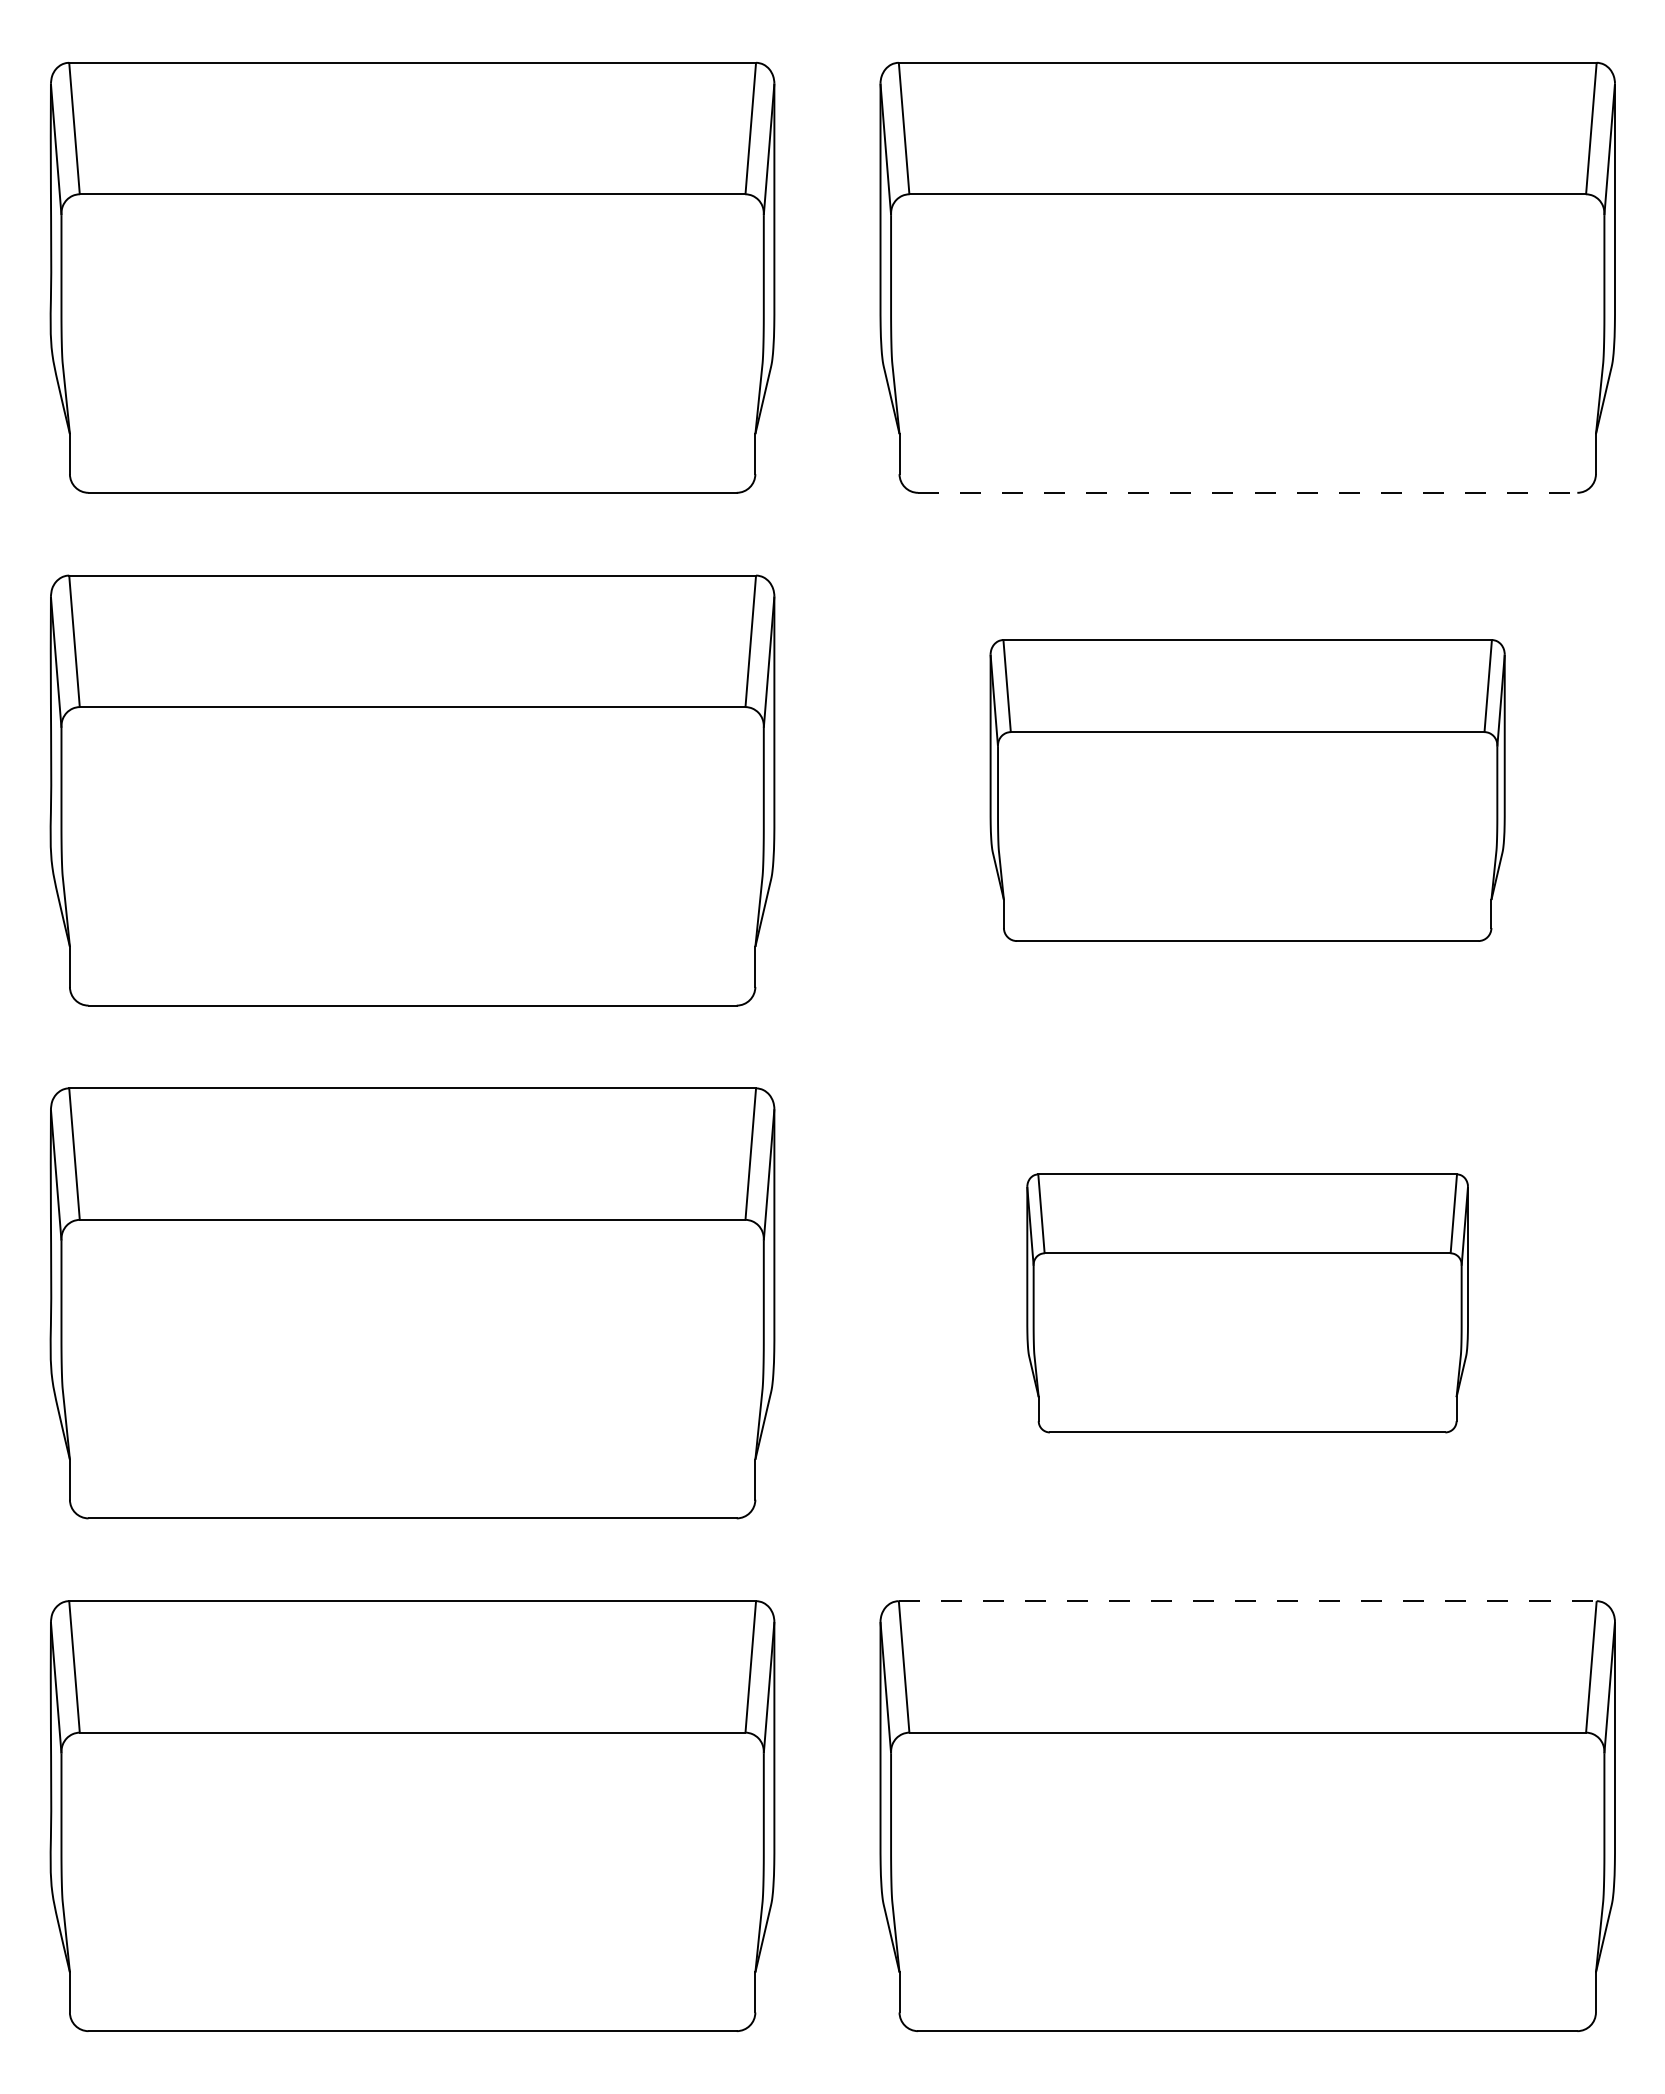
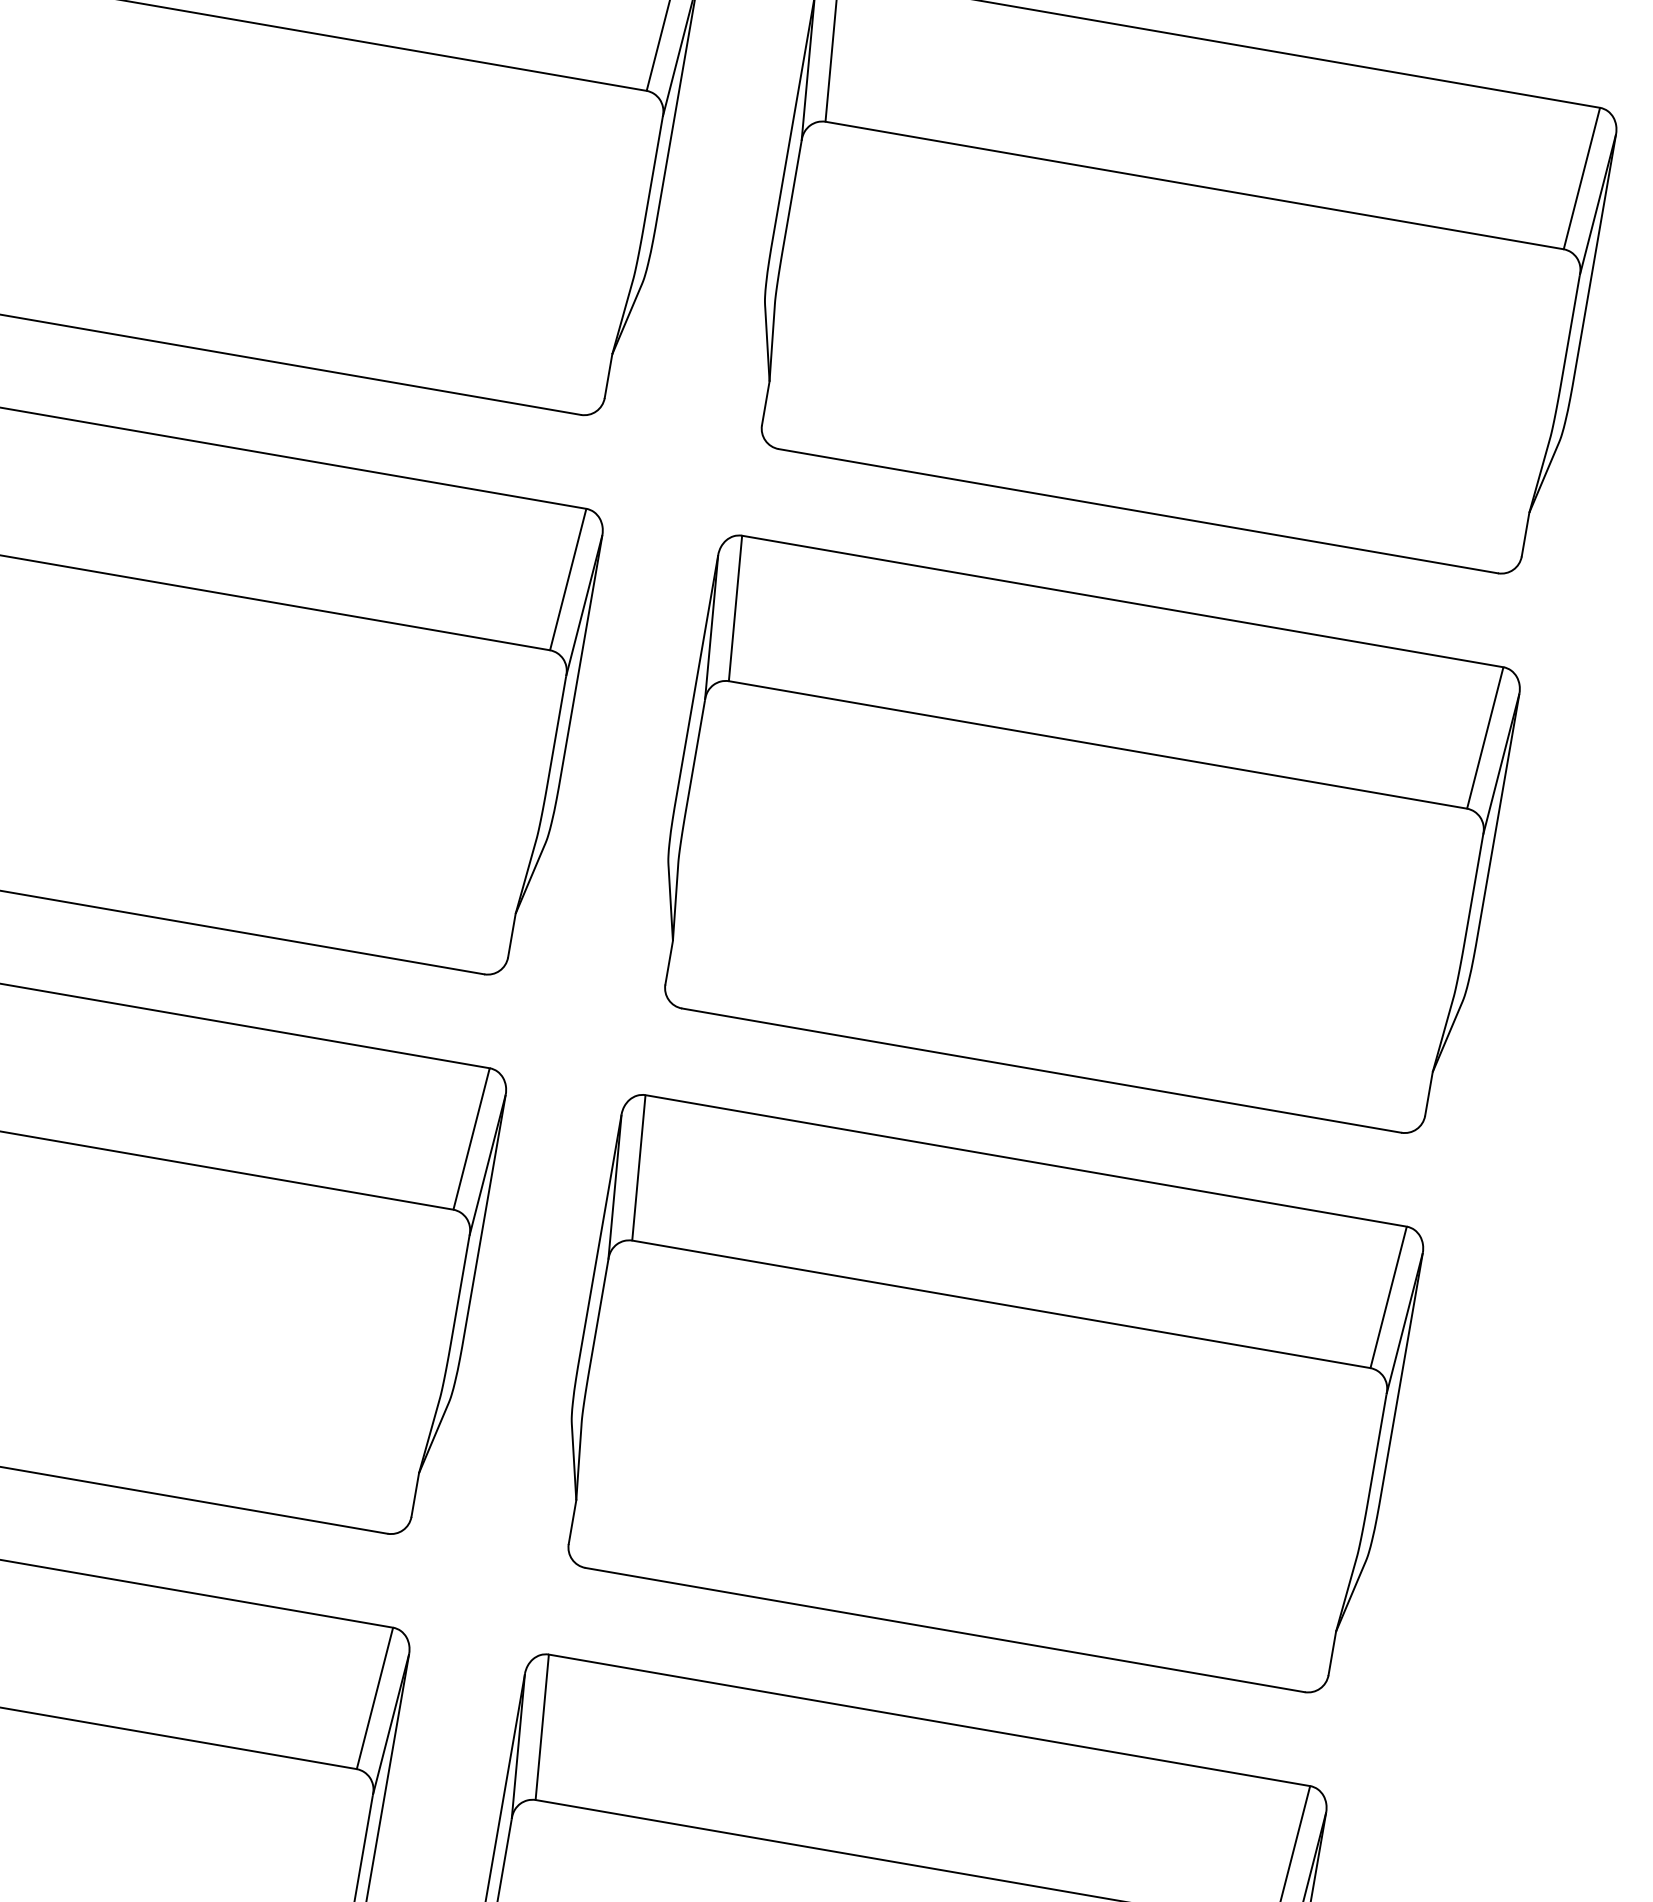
line: (1247, 492) -> (1138, 510), dashed -> solid
part: (1247, 790) -> (1082, 835), size x1.43
part: (1247, 1303) -> (985, 1395), size x1.67
line: (1247, 1601) -> (929, 1720), dashed -> solid

